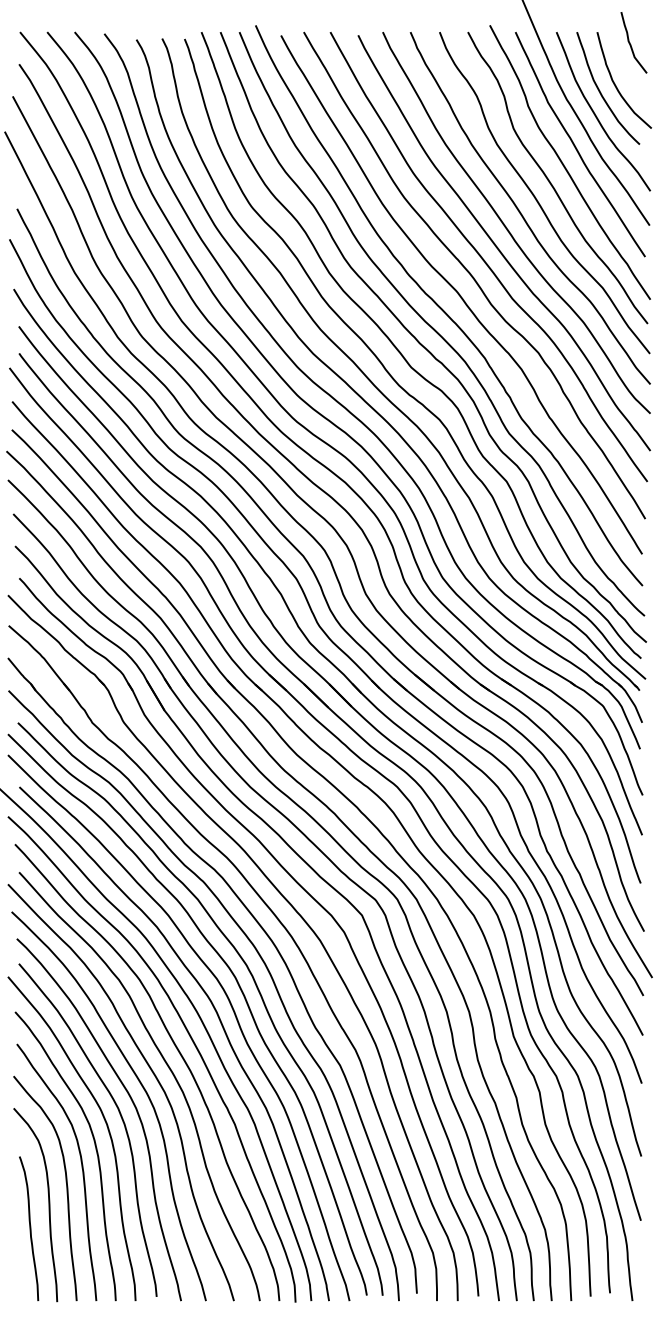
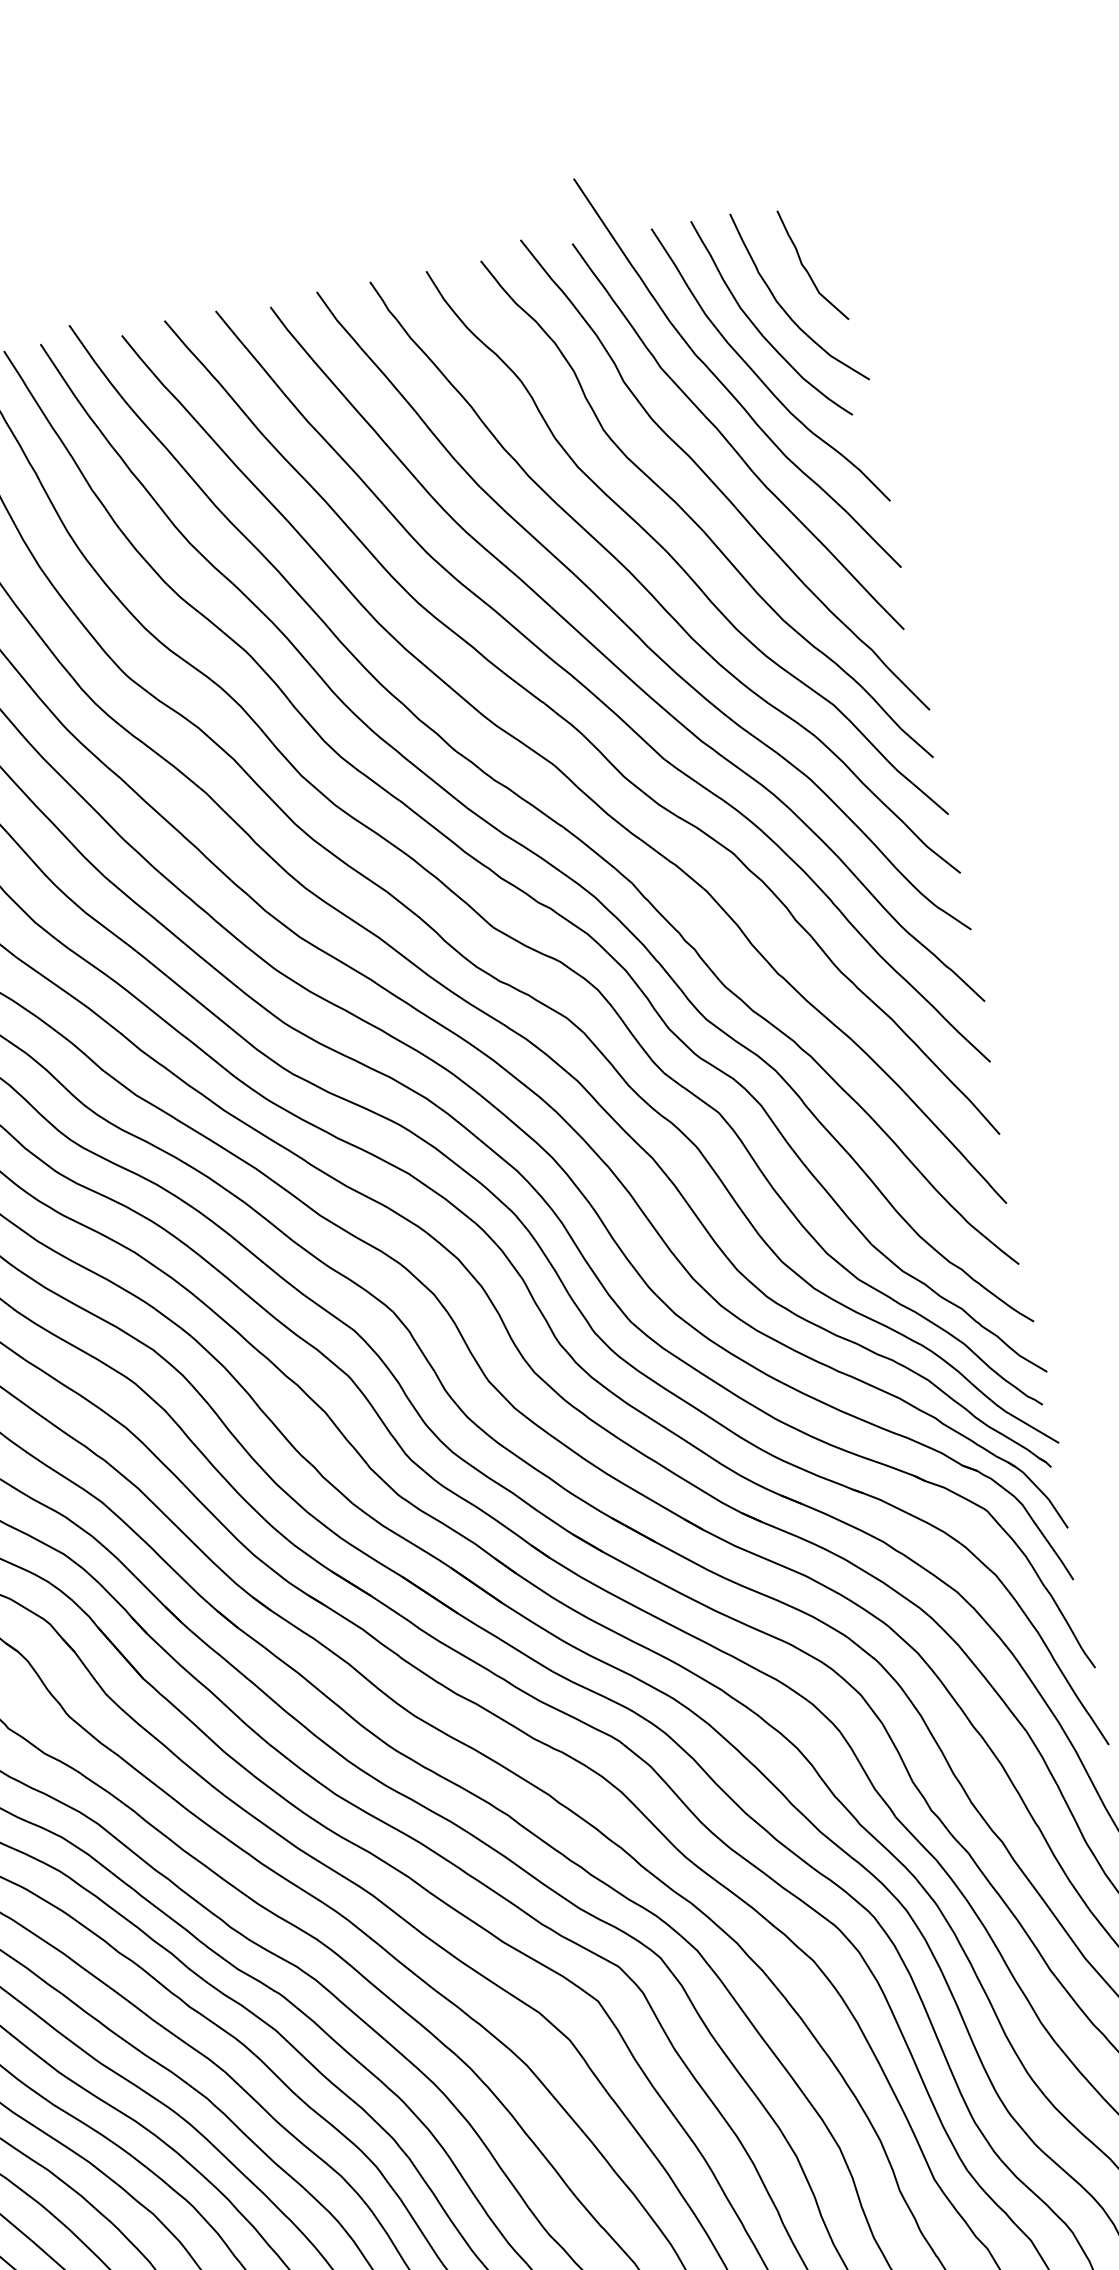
curve: (631, 44) -> (808, 269), moved

